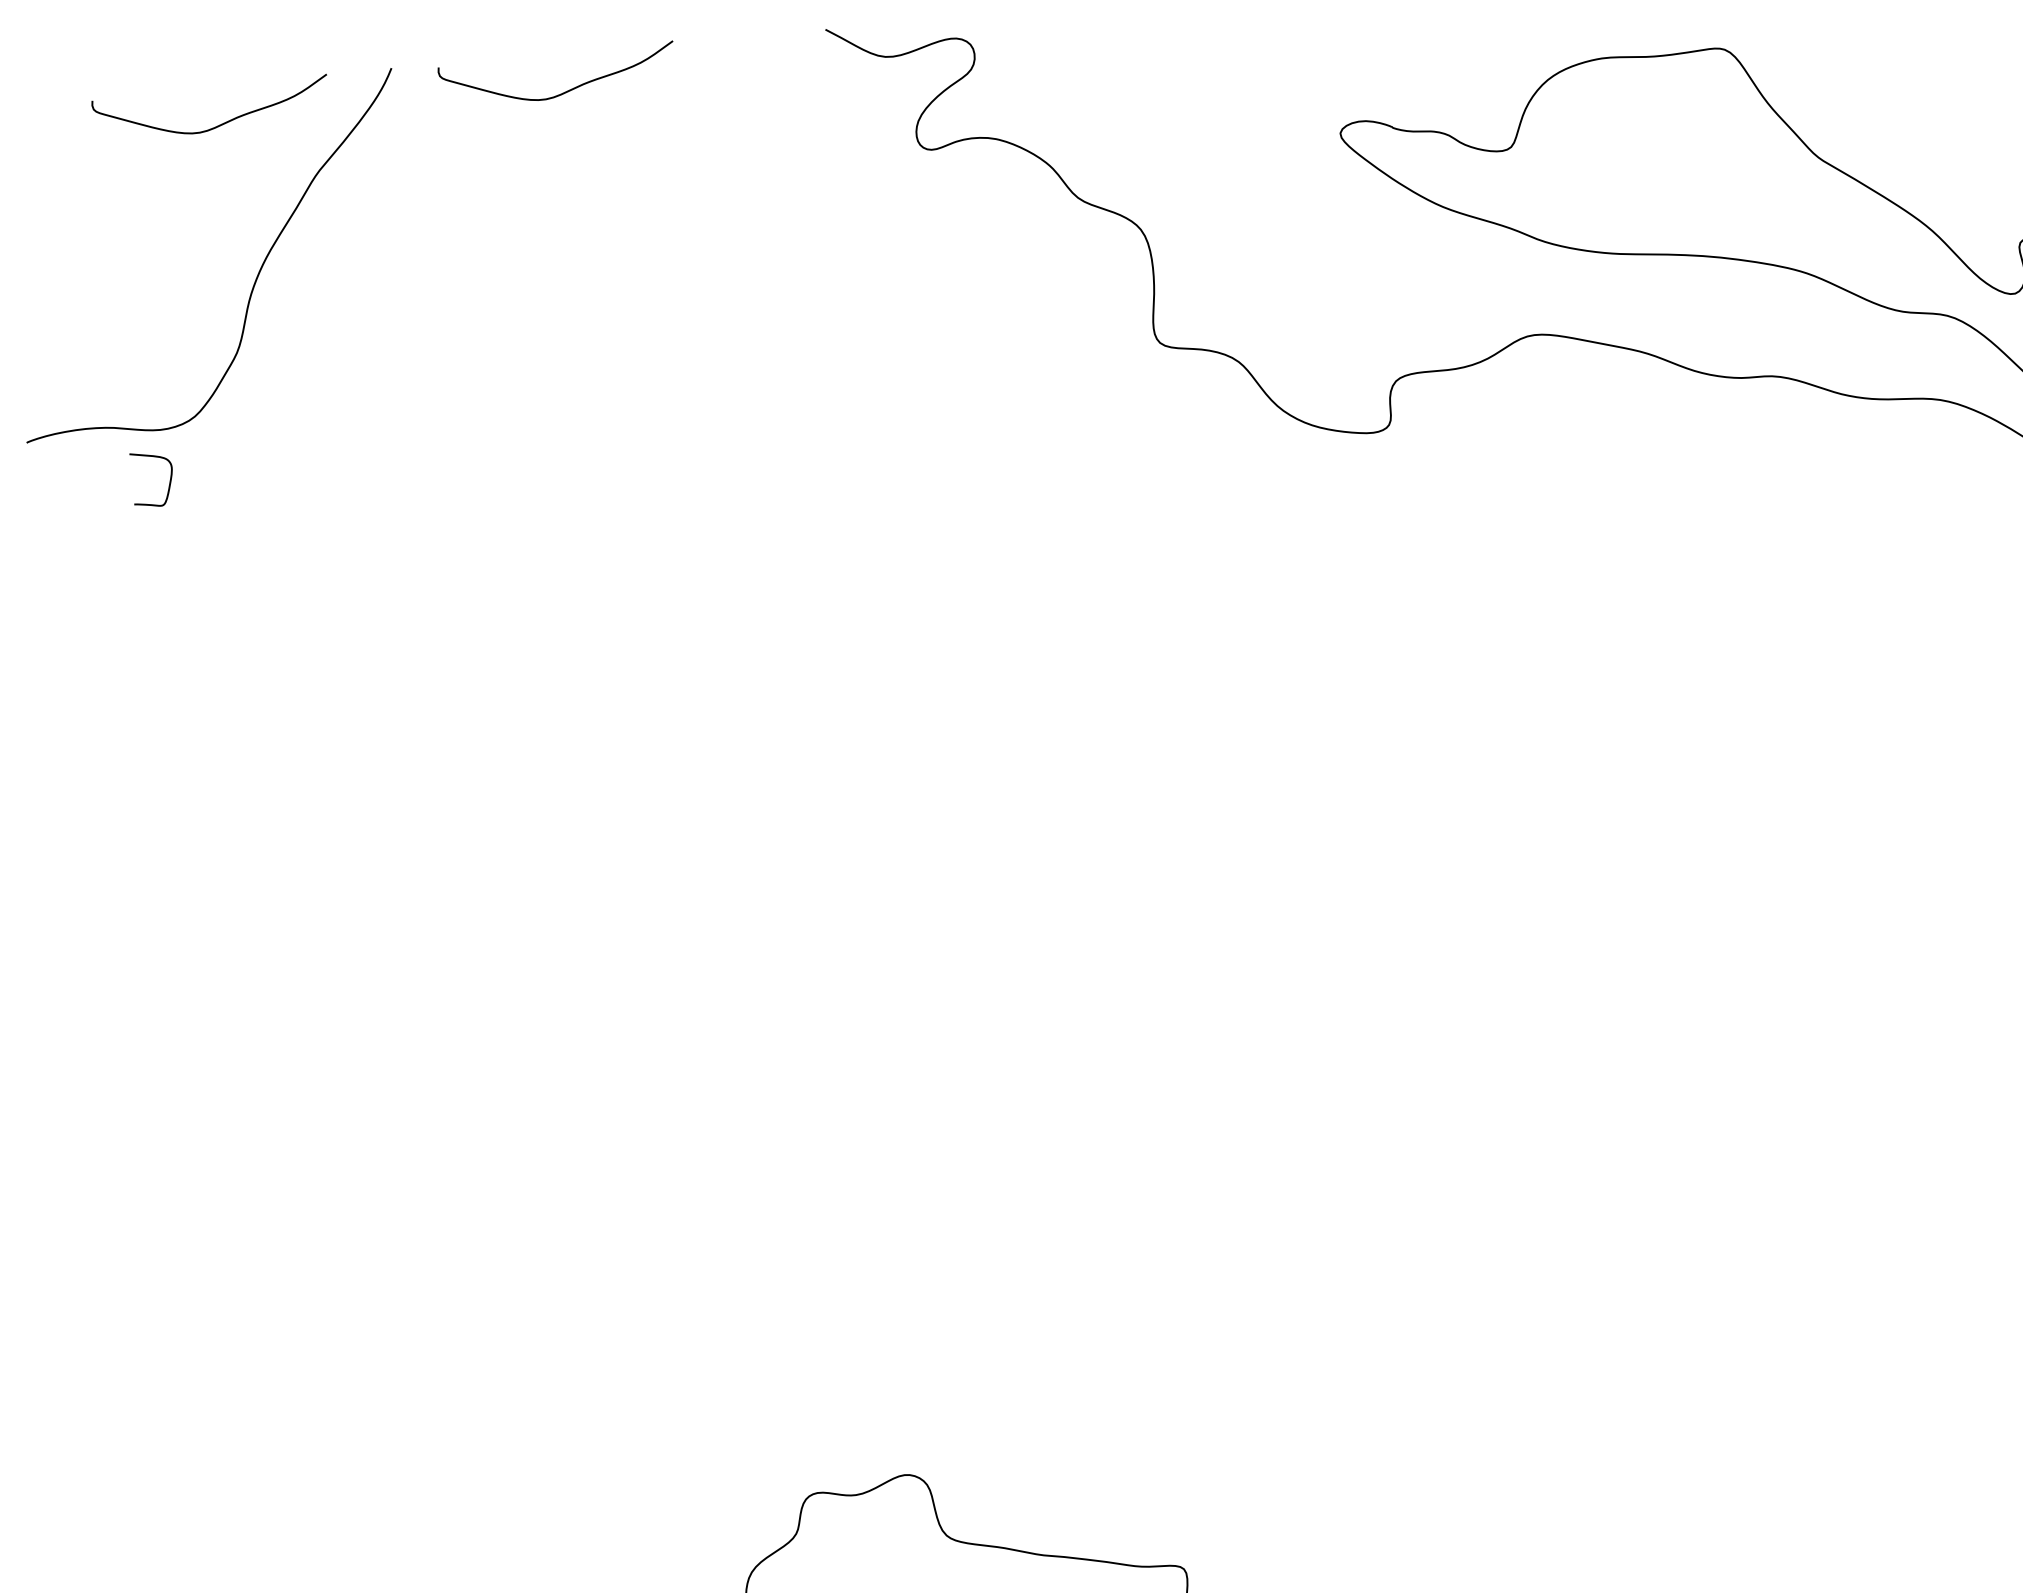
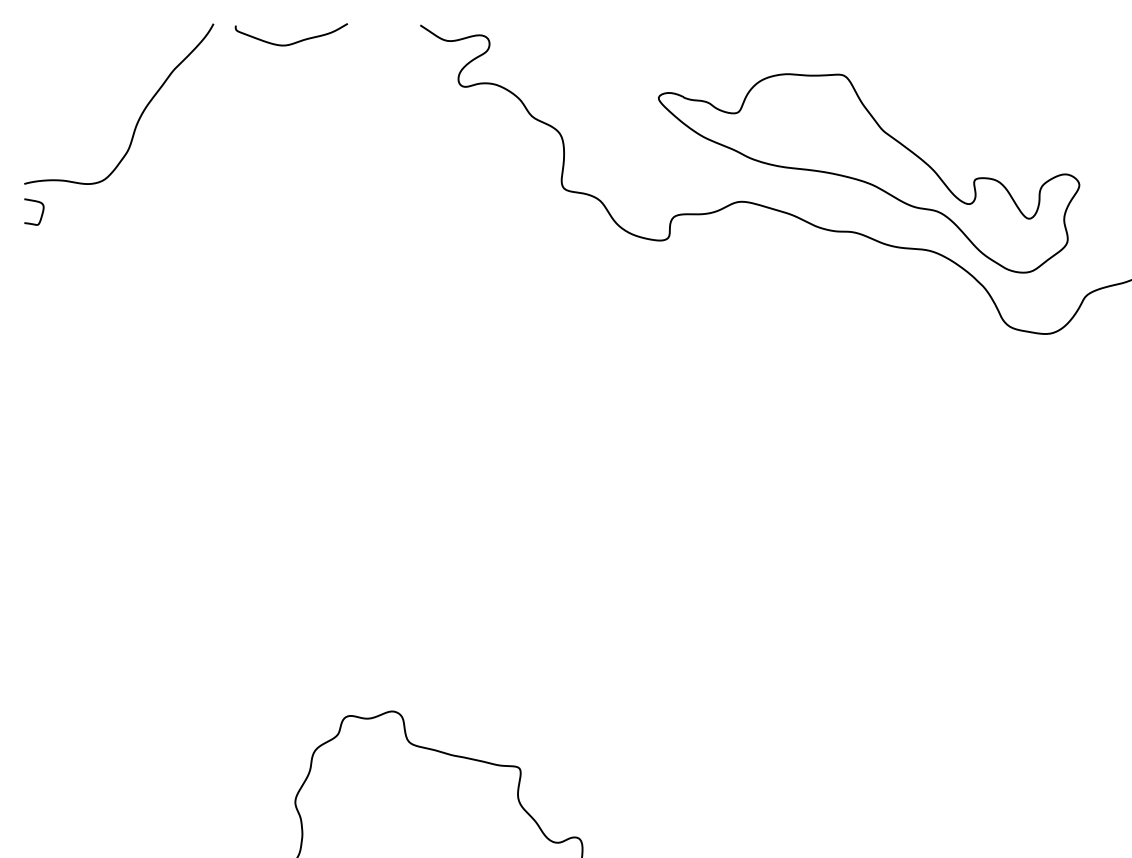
curve: (216, 124) -> (128, 42), removed
curve: (168, 480) -> (41, 213), moved

